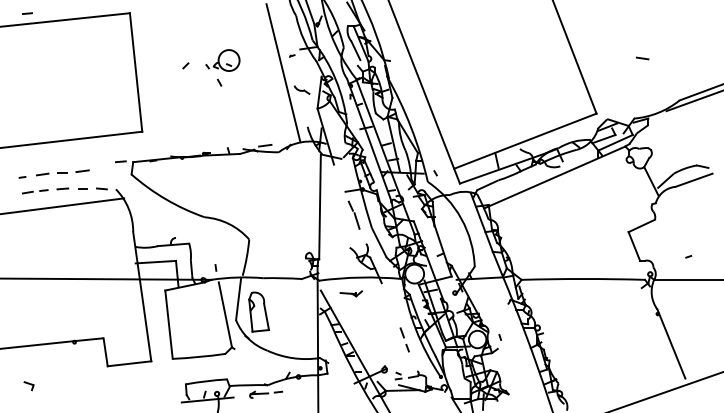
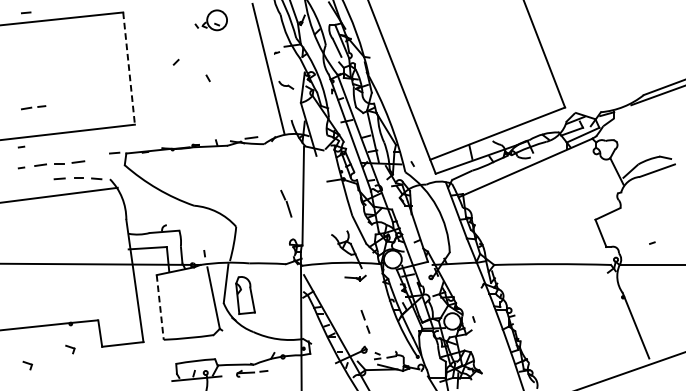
line: (642, 58) -> (608, 55), removed
part: (222, 60) -> (210, 20), moved
line: (136, 72) -> (129, 68), solid -> dashed
line: (22, 155) -> (21, 147), added
part: (35, 191) -> (33, 107), moved
part: (353, 214) -> (285, 203), moved
part: (351, 293) -> (355, 277), moved
line: (169, 325) -> (160, 308), solid -> dashed
part: (404, 339) -> (365, 321), moved
part: (73, 369) -> (69, 349), added

